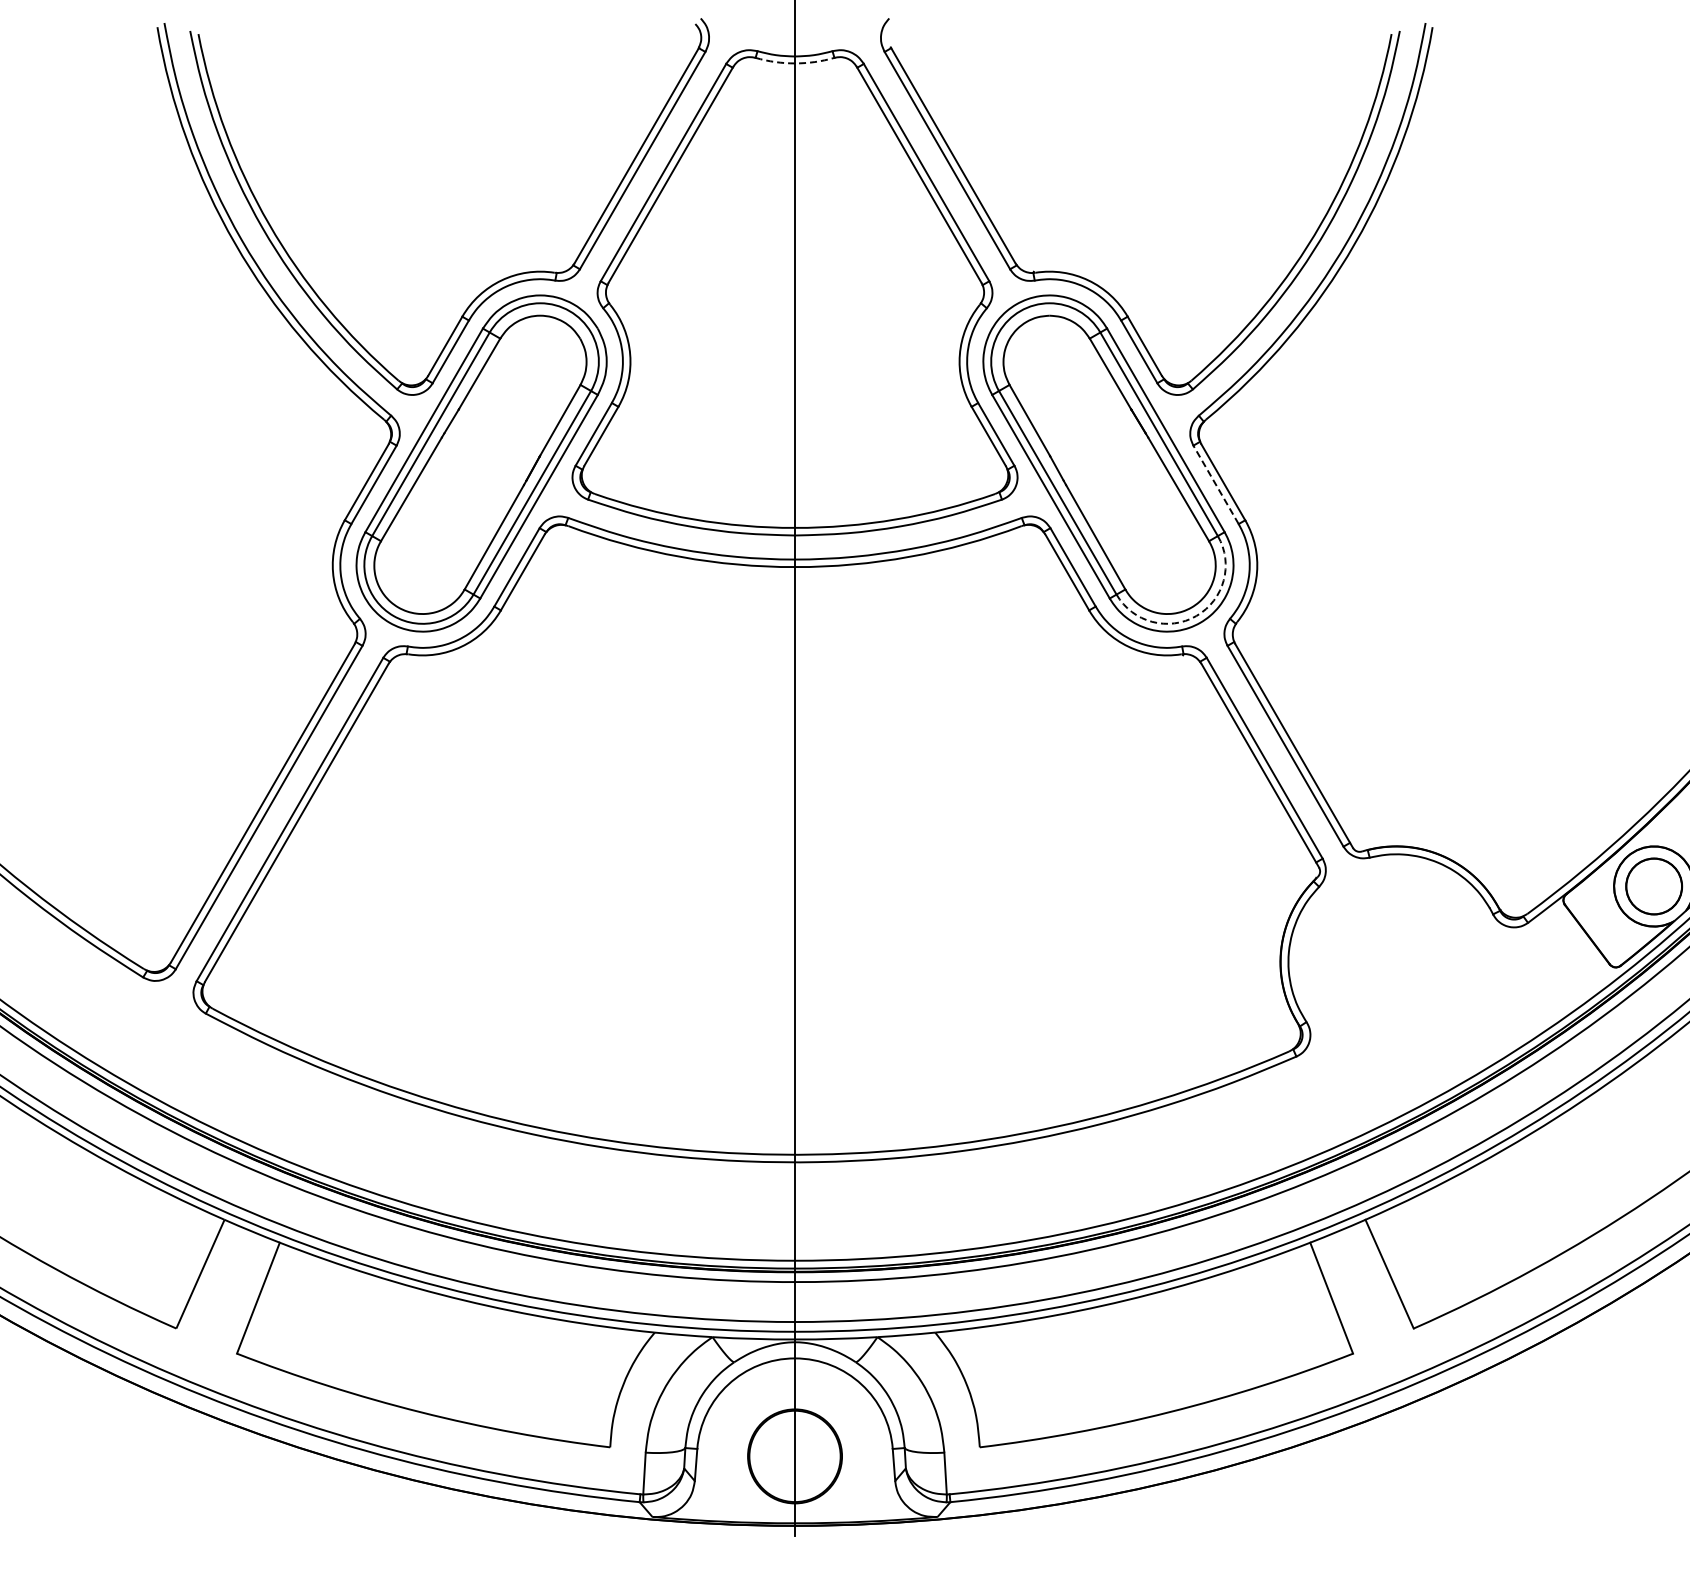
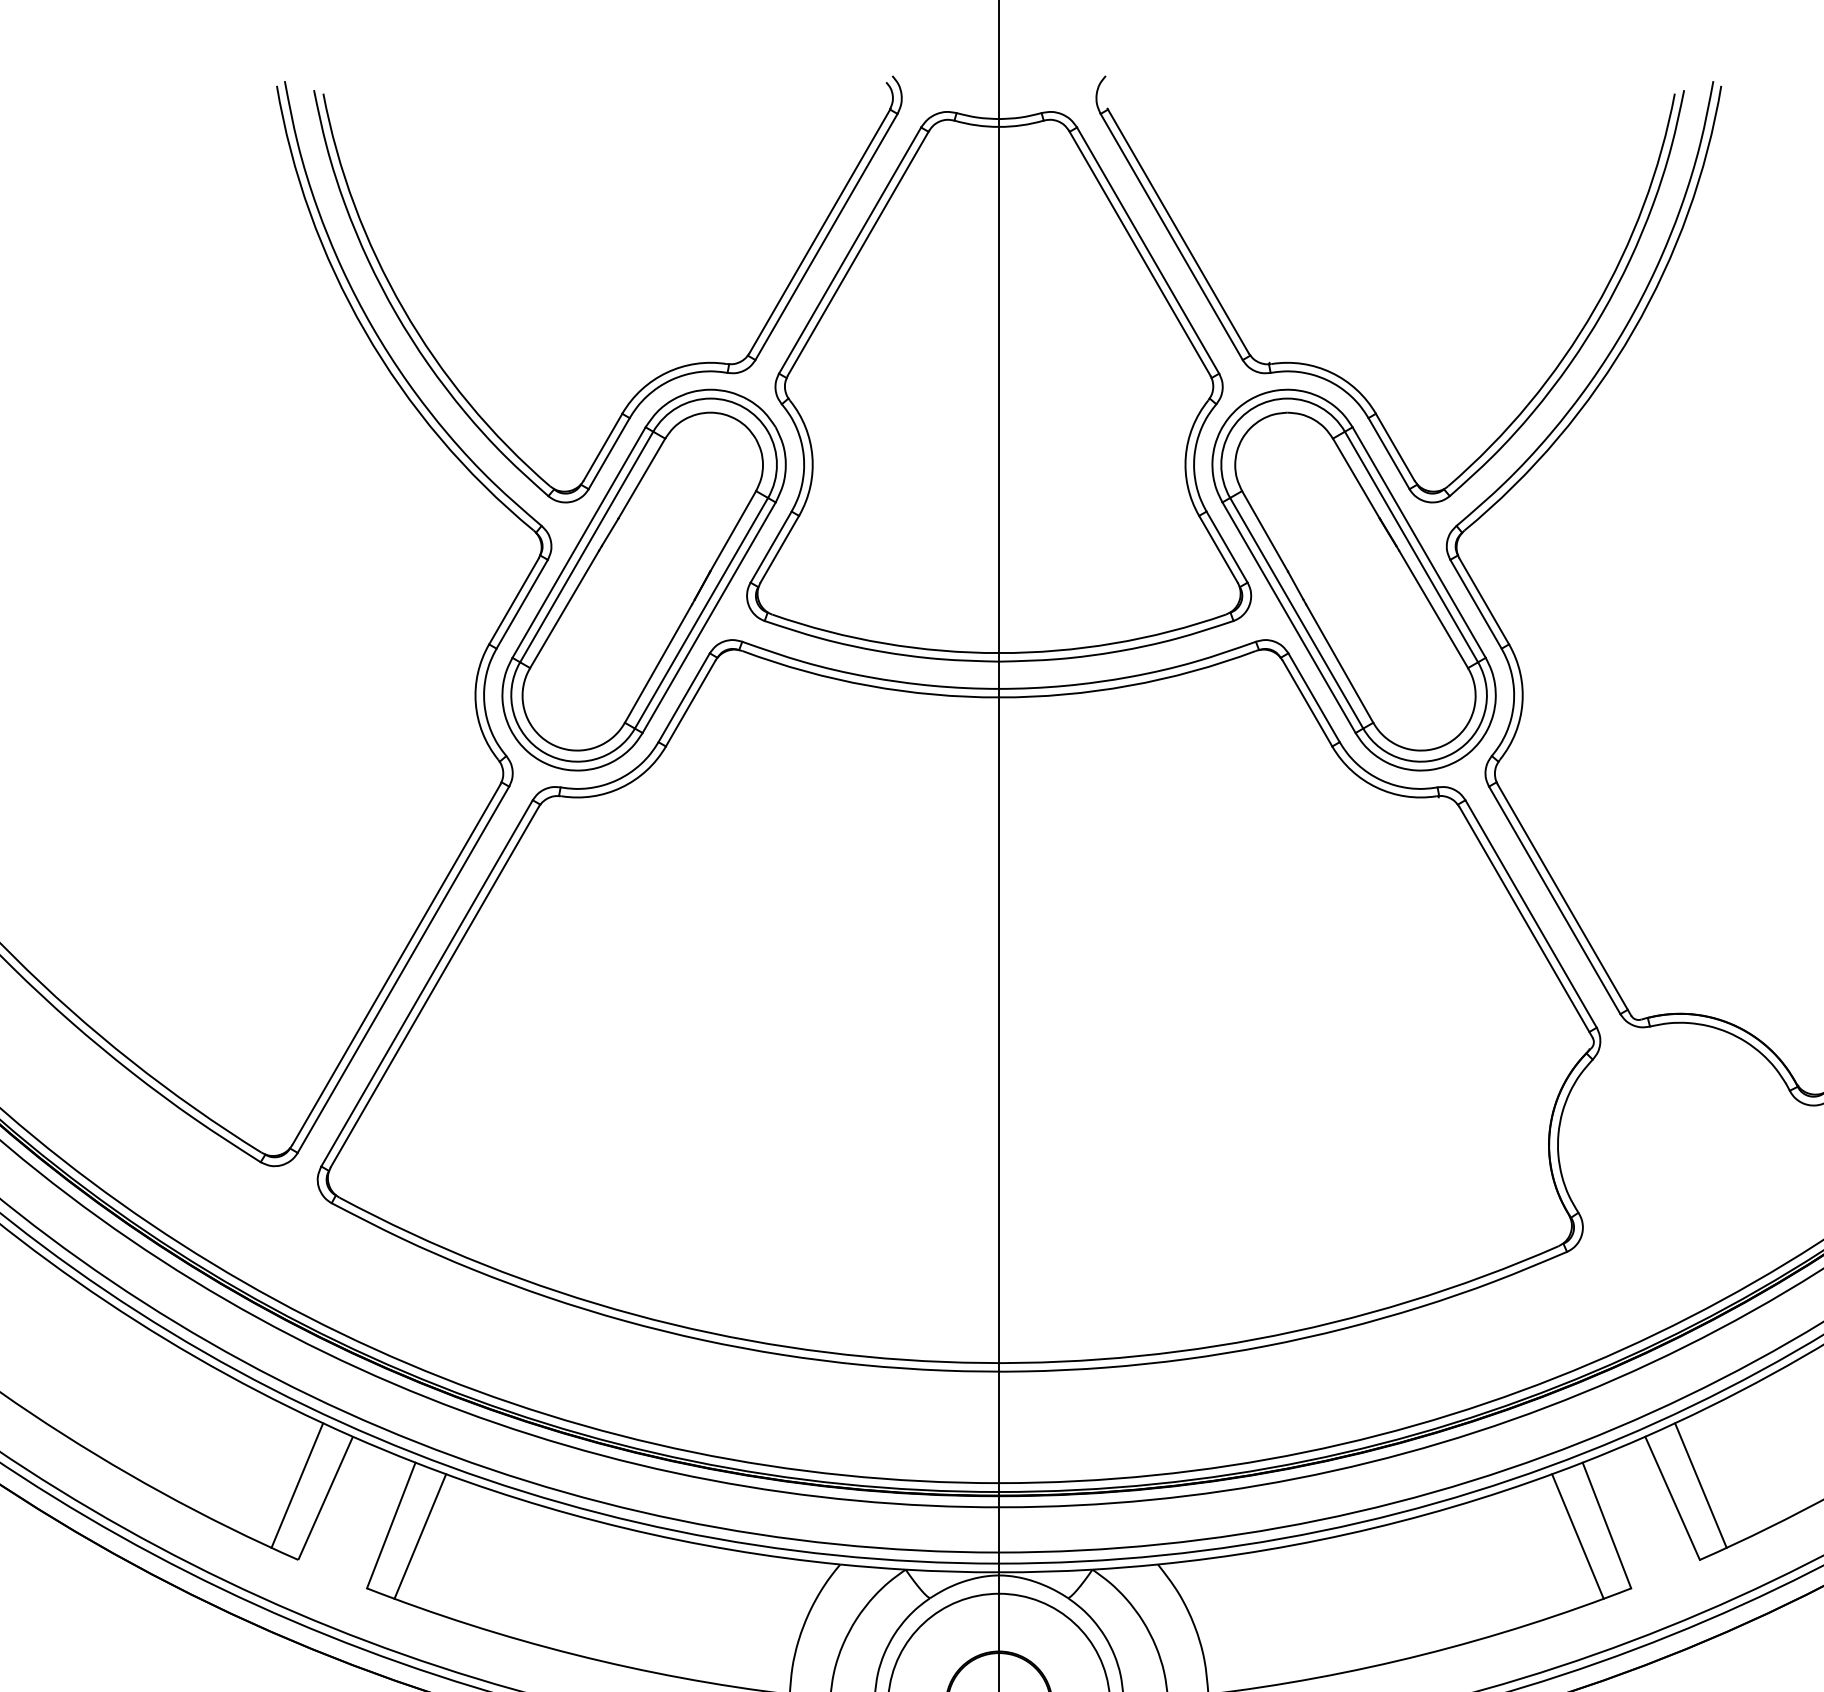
arc: (795, 63) -> (999, 127), dashed -> solid
line: (1215, 484) -> (1475, 603), dashed -> solid
arc: (1196, 616) -> (1453, 753), dashed -> solid
line: (175, 1262) -> (297, 1485), added
line: (1414, 1262) -> (1700, 1485), added
line: (283, 1307) -> (419, 1536), added
line: (1305, 1307) -> (1577, 1536), added

